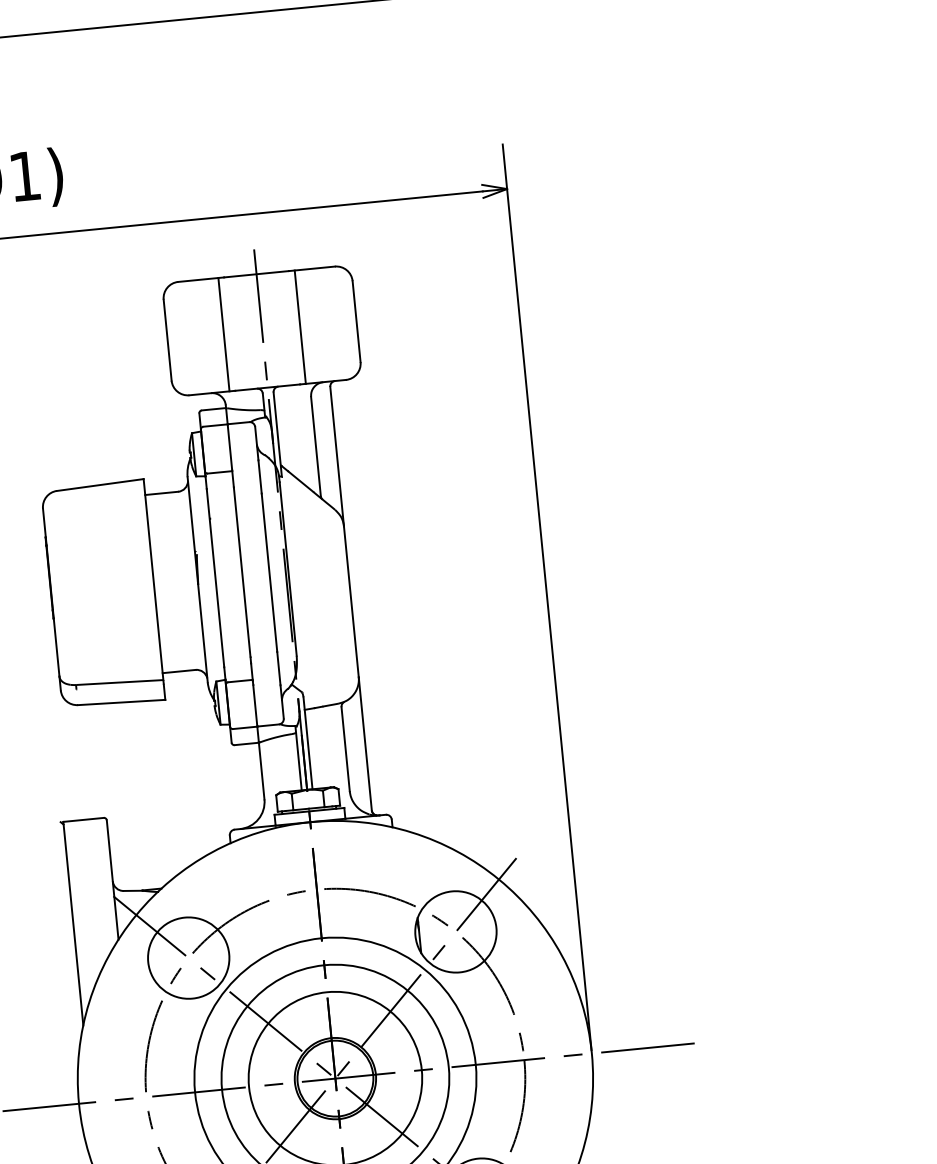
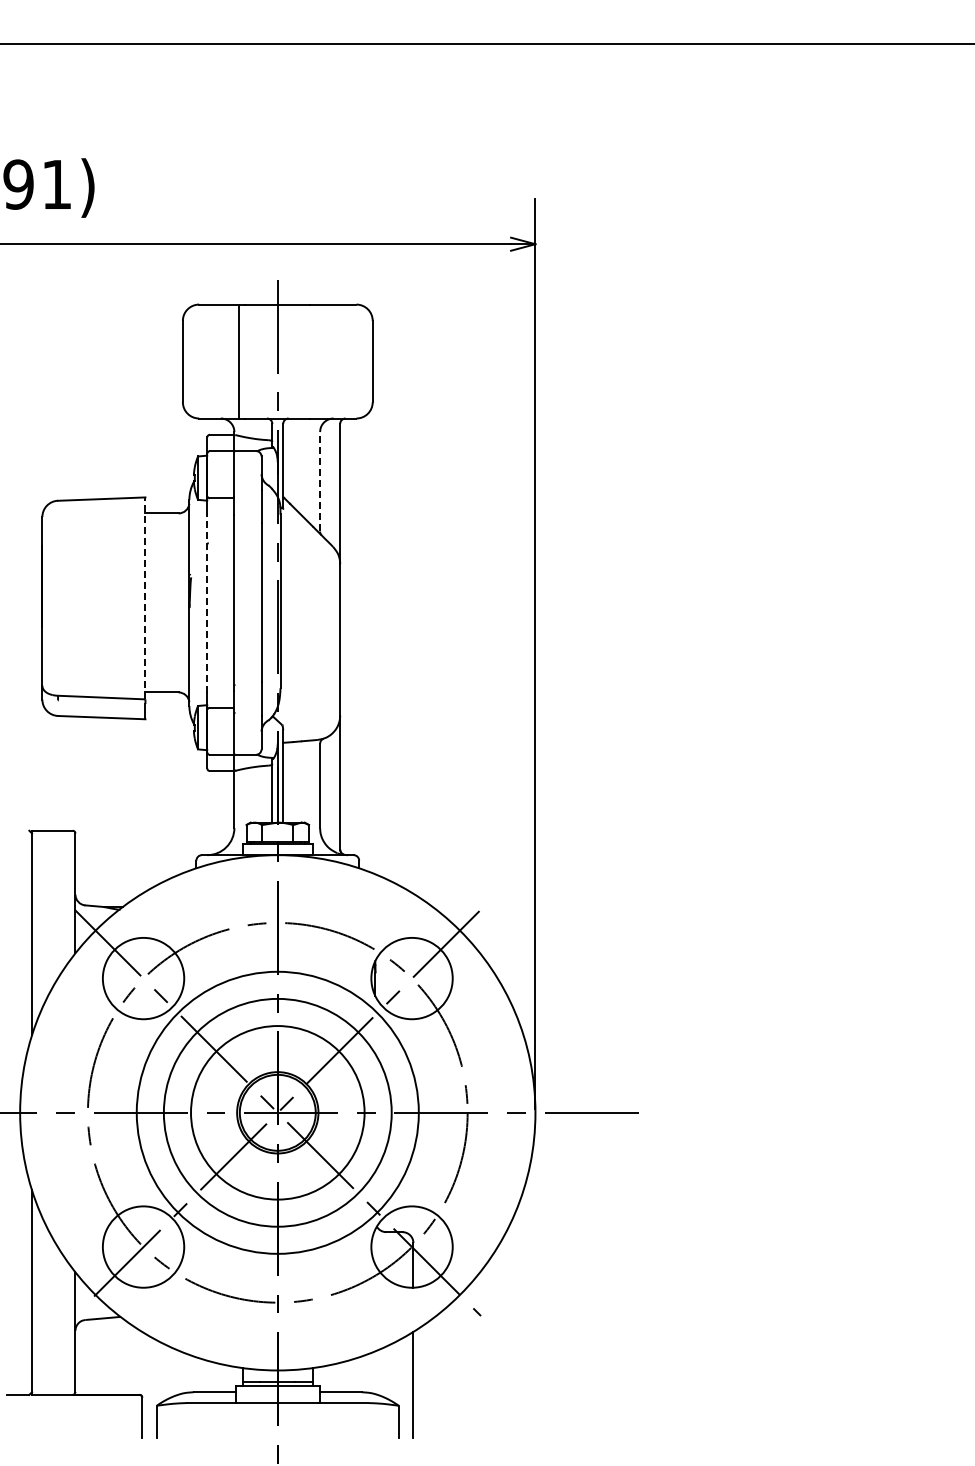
line: (300, 327) -> (316, 361), removed
line: (316, 446) -> (320, 481), solid -> dashed
line: (215, 578) -> (207, 603), solid -> dashed
line: (153, 579) -> (145, 598), solid -> dashed

